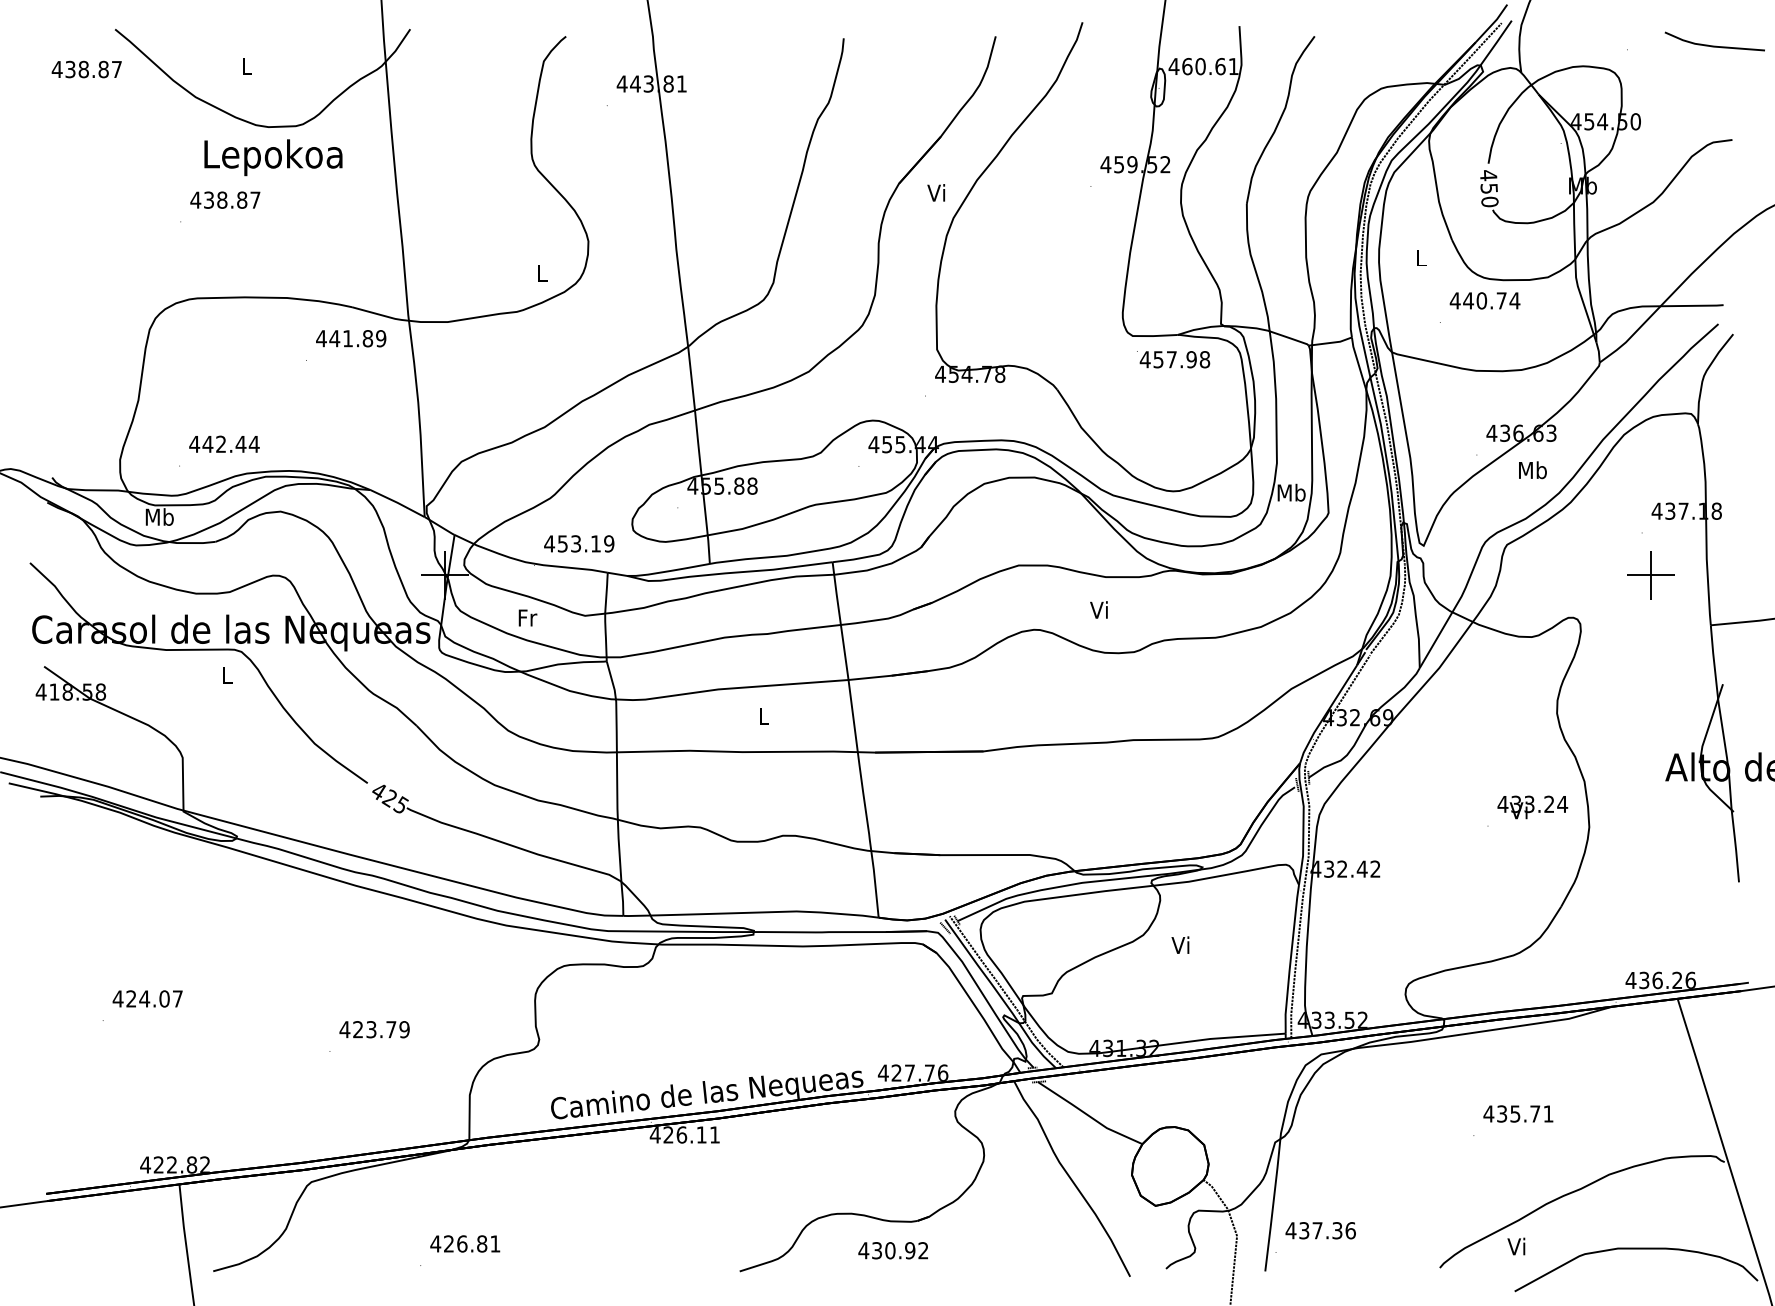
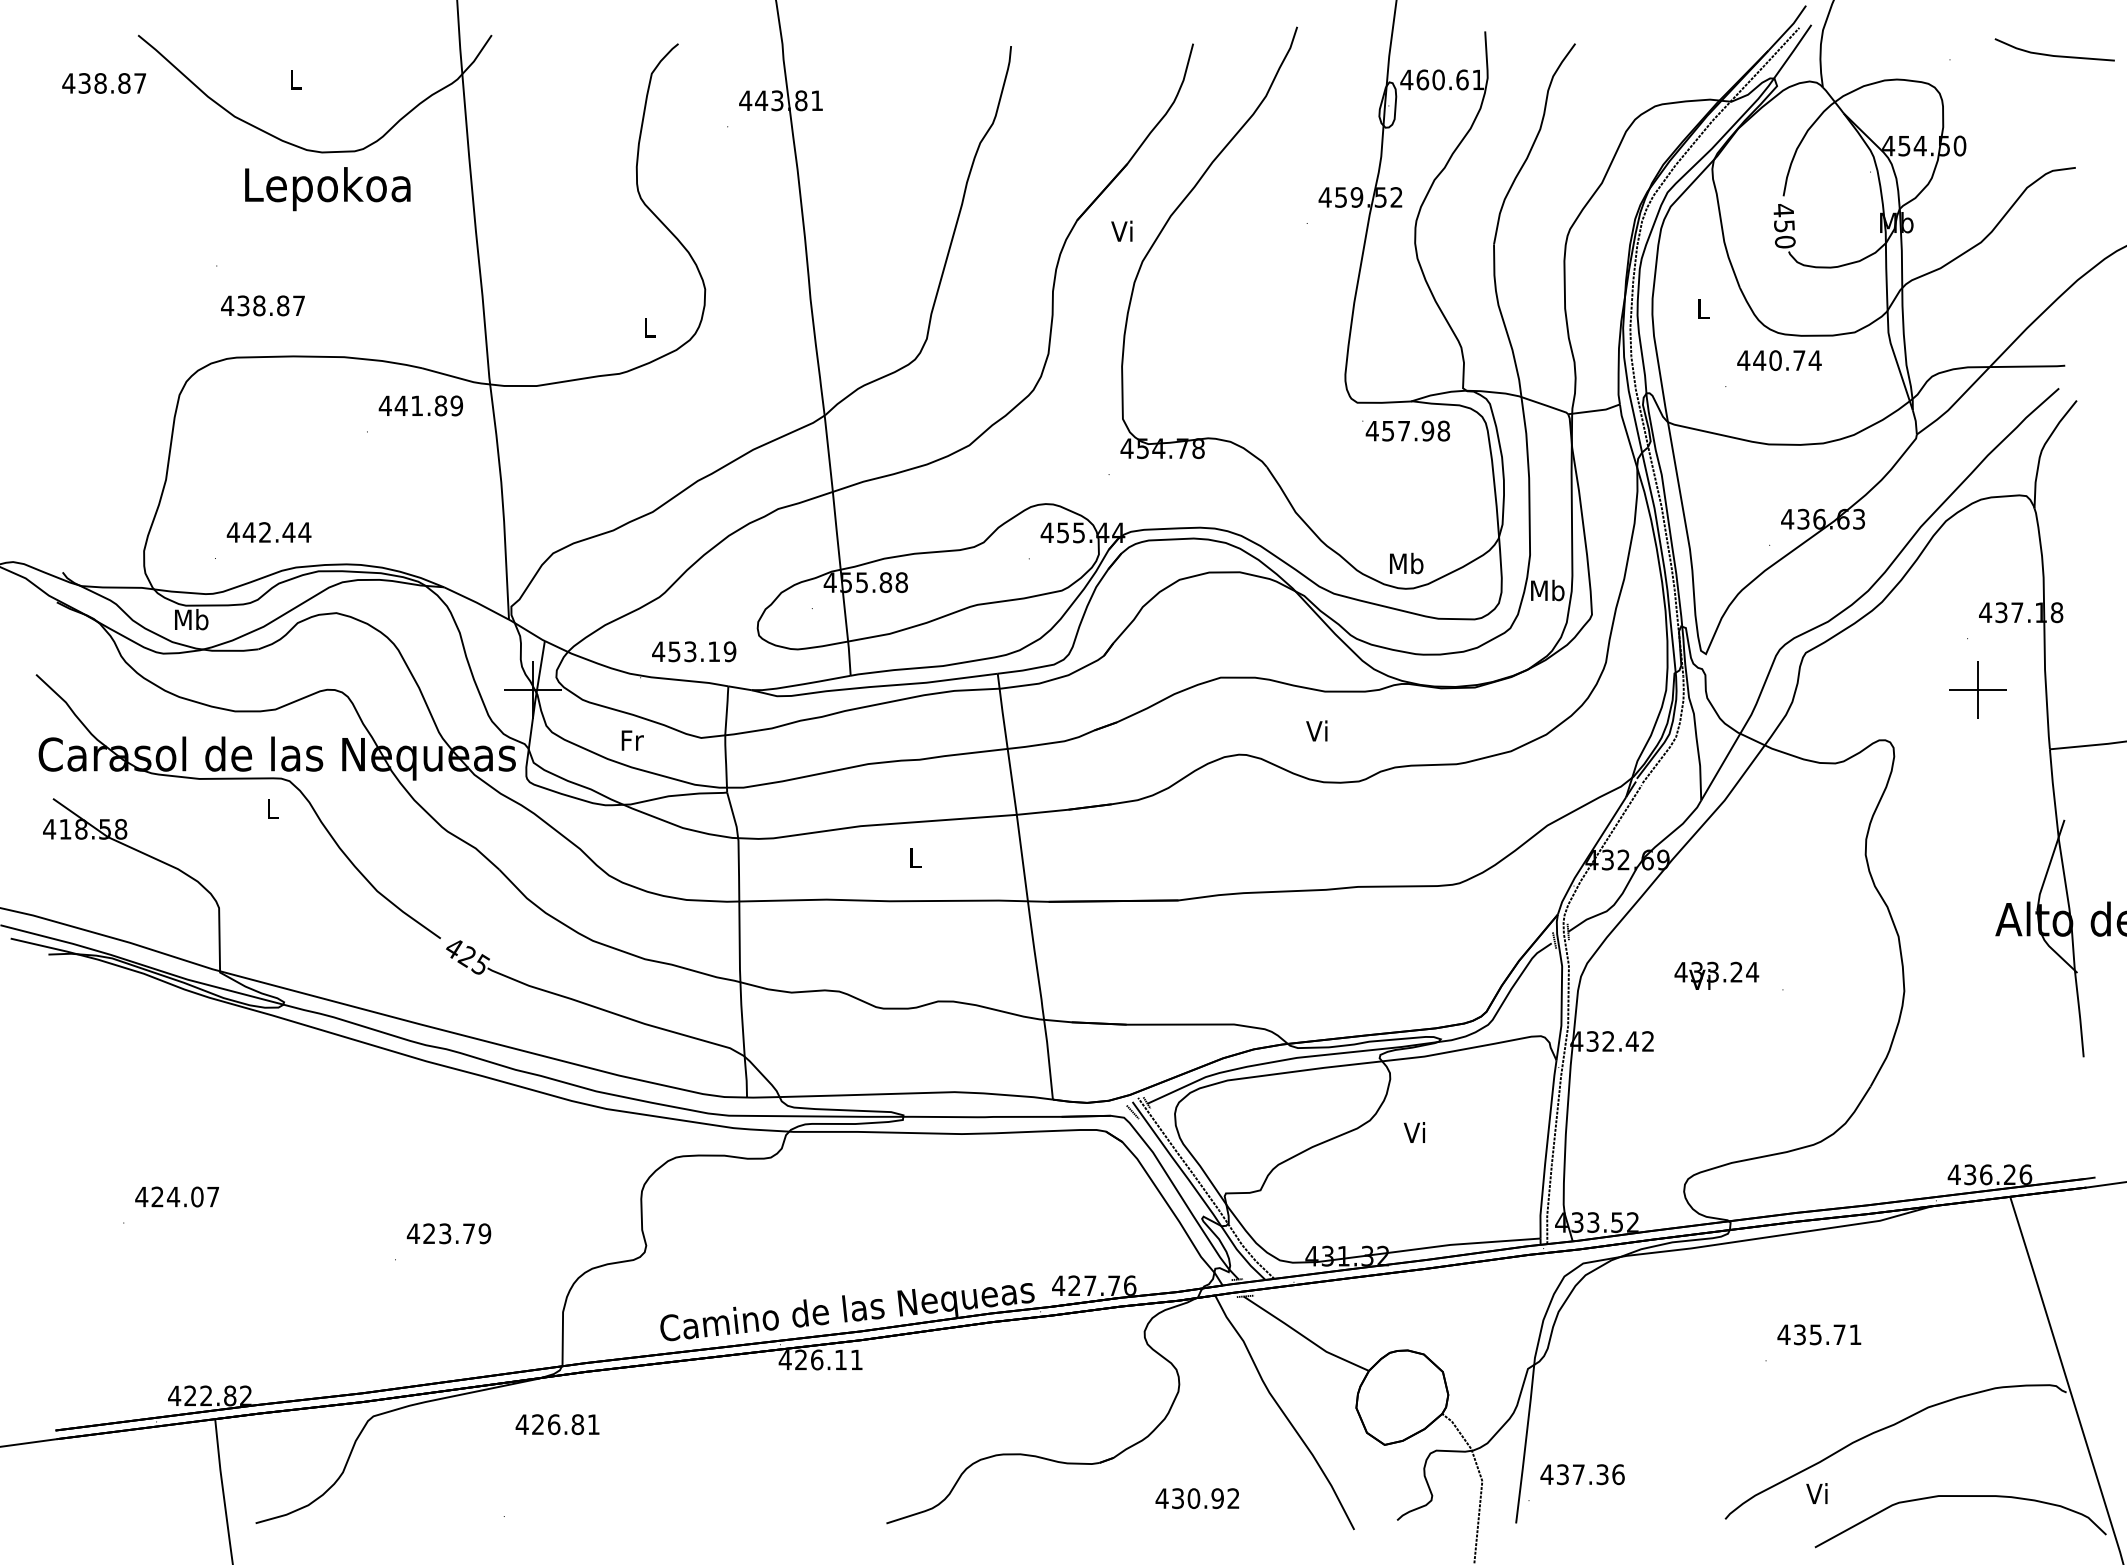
text: (225, 199) -> (263, 305), moved
text: (1532, 470) -> (1406, 563), moved
text: (1532, 807) -> (1716, 975), moved
text: (465, 1243) -> (557, 1424), moved
text: (892, 1250) -> (1196, 1498), moved

